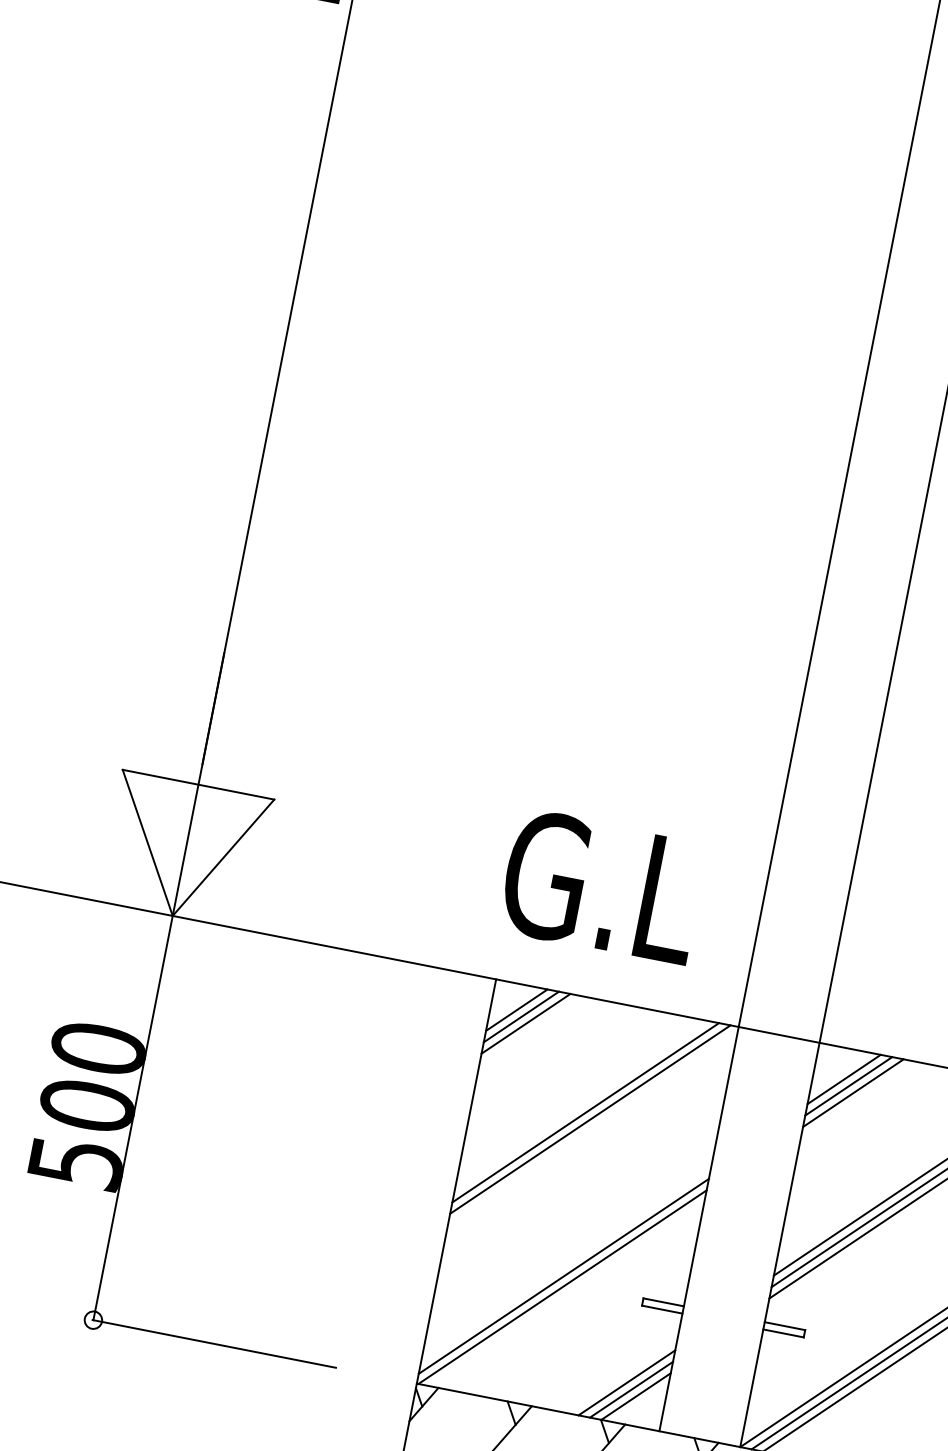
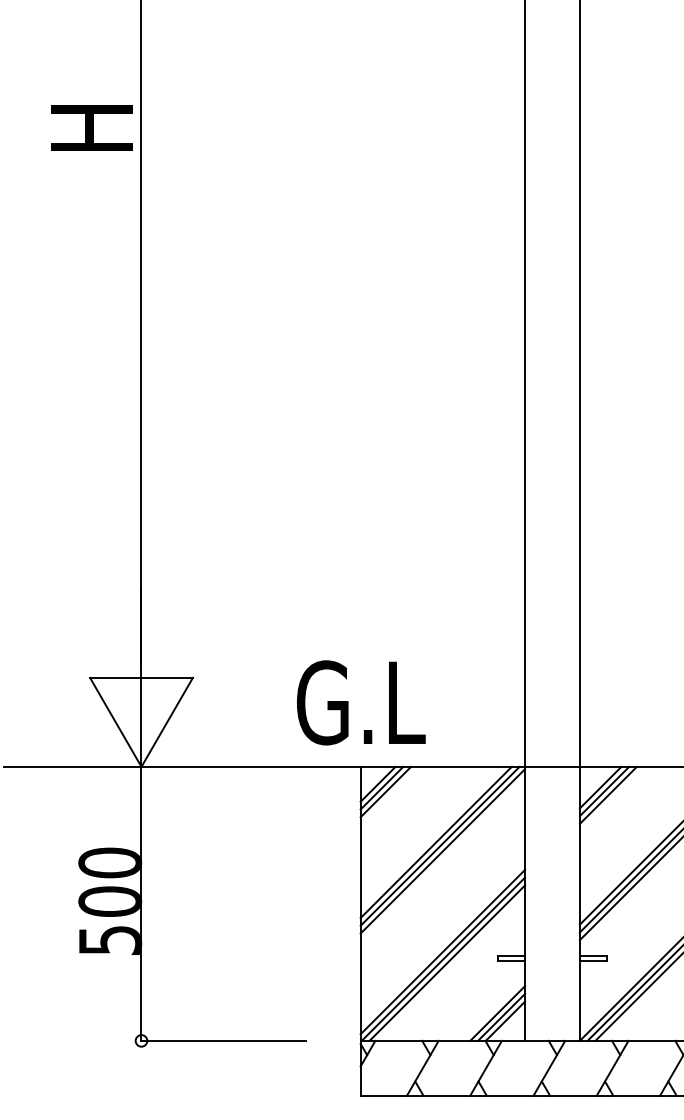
text: (602, 886) -> (361, 702), moved
line: (592, 1127) -> (442, 851), added
line: (567, 1293) -> (447, 962), added

